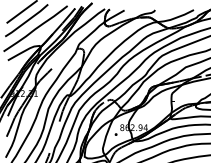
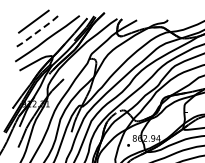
line: (27, 20) -> (39, 30), solid -> dashed

